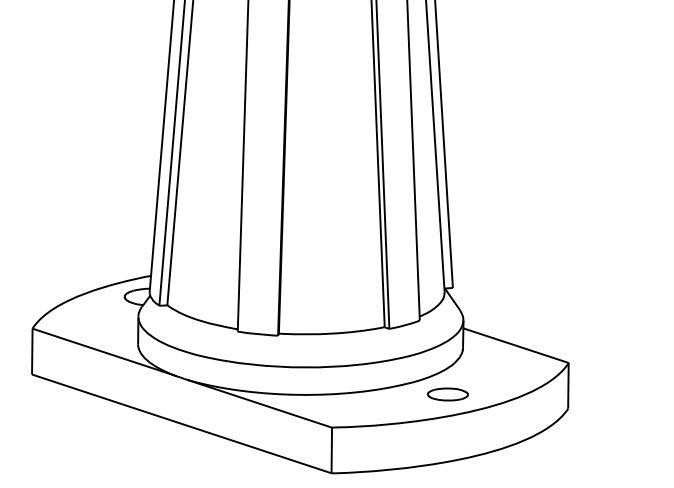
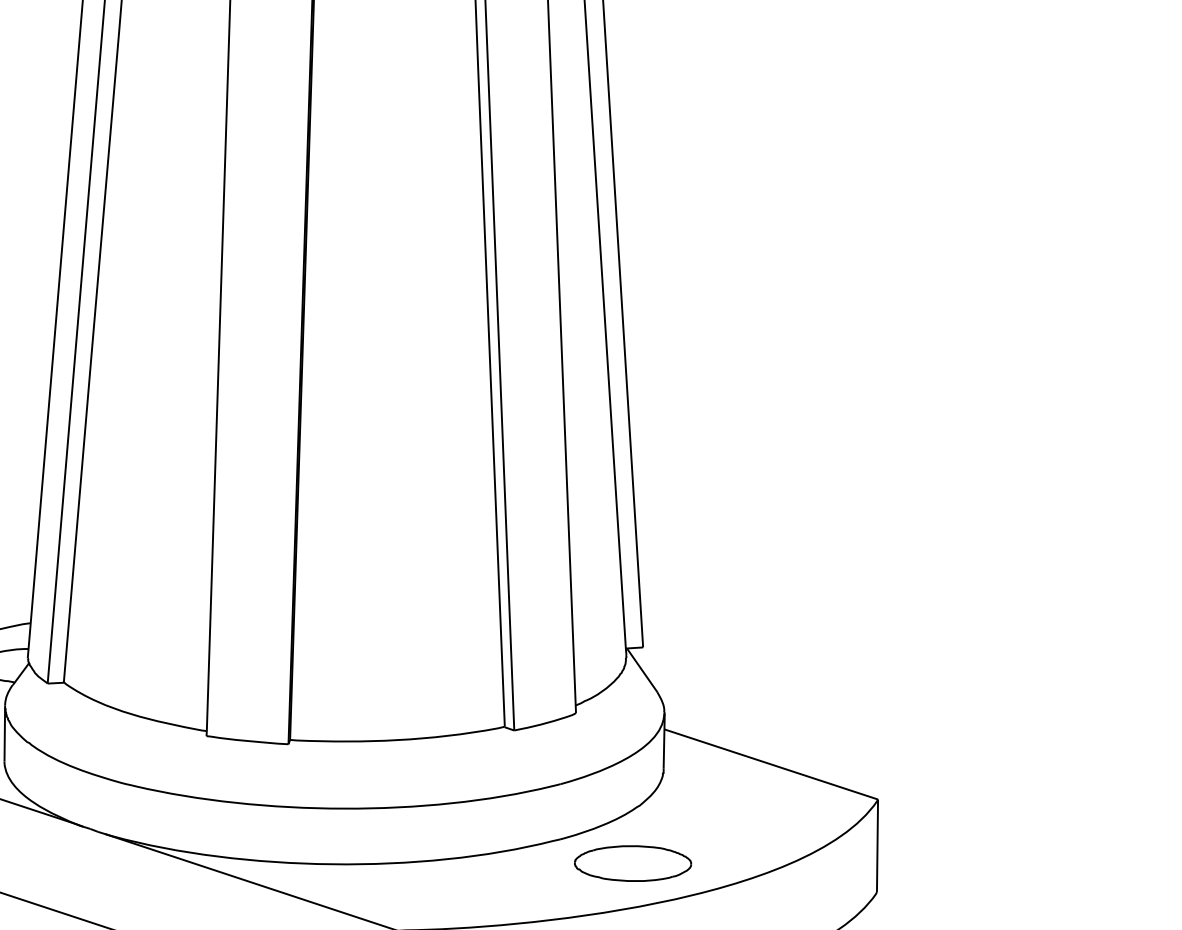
part: (447, 394) -> (632, 863), size x1.43

